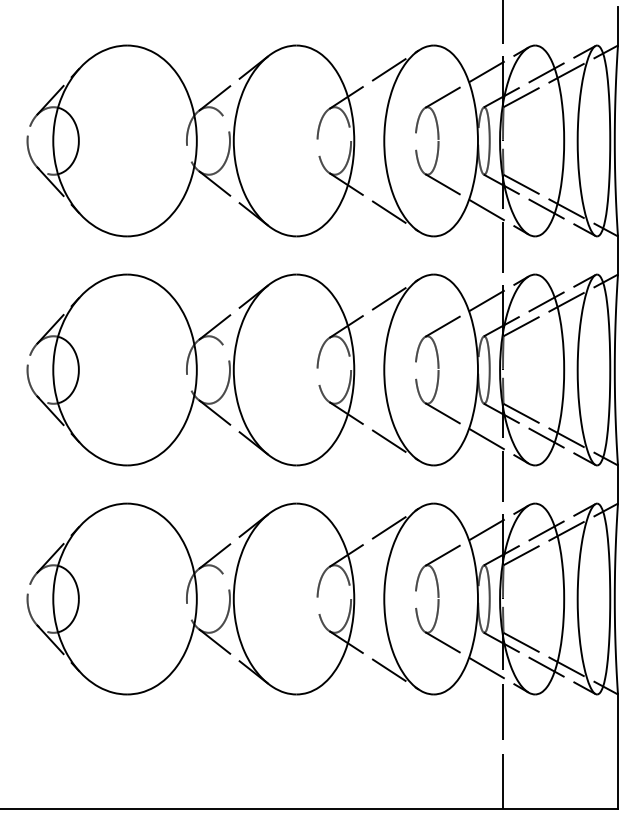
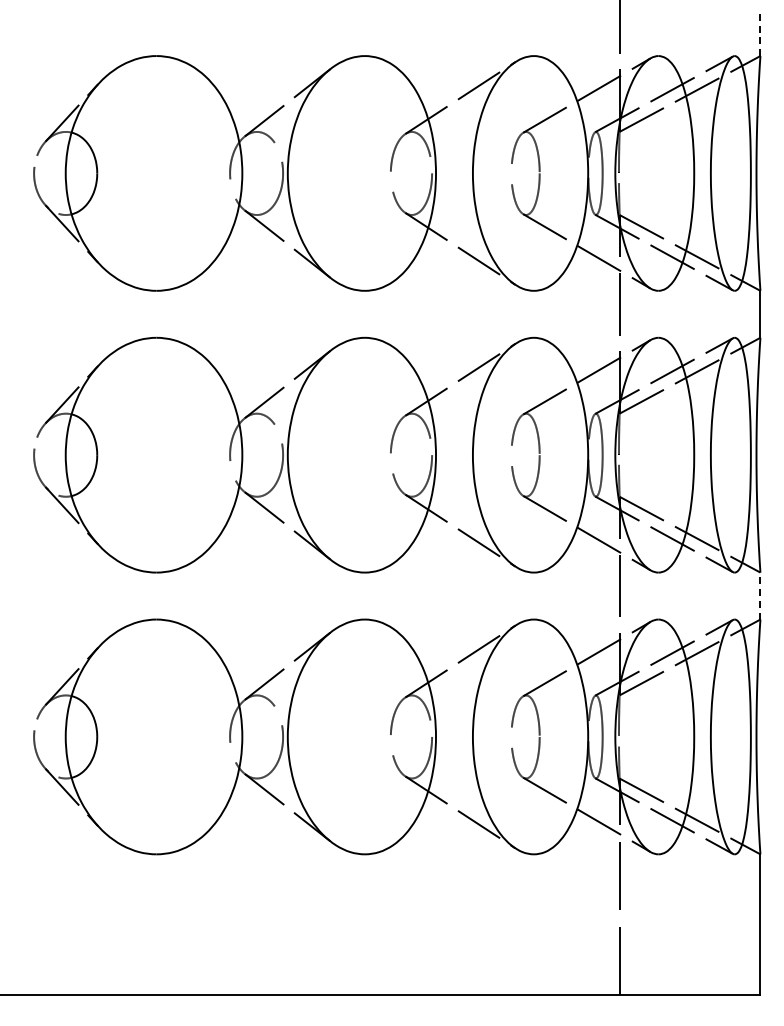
line: (618, 26) -> (760, 32), solid -> dashed
line: (618, 484) -> (760, 595), solid -> dashed

